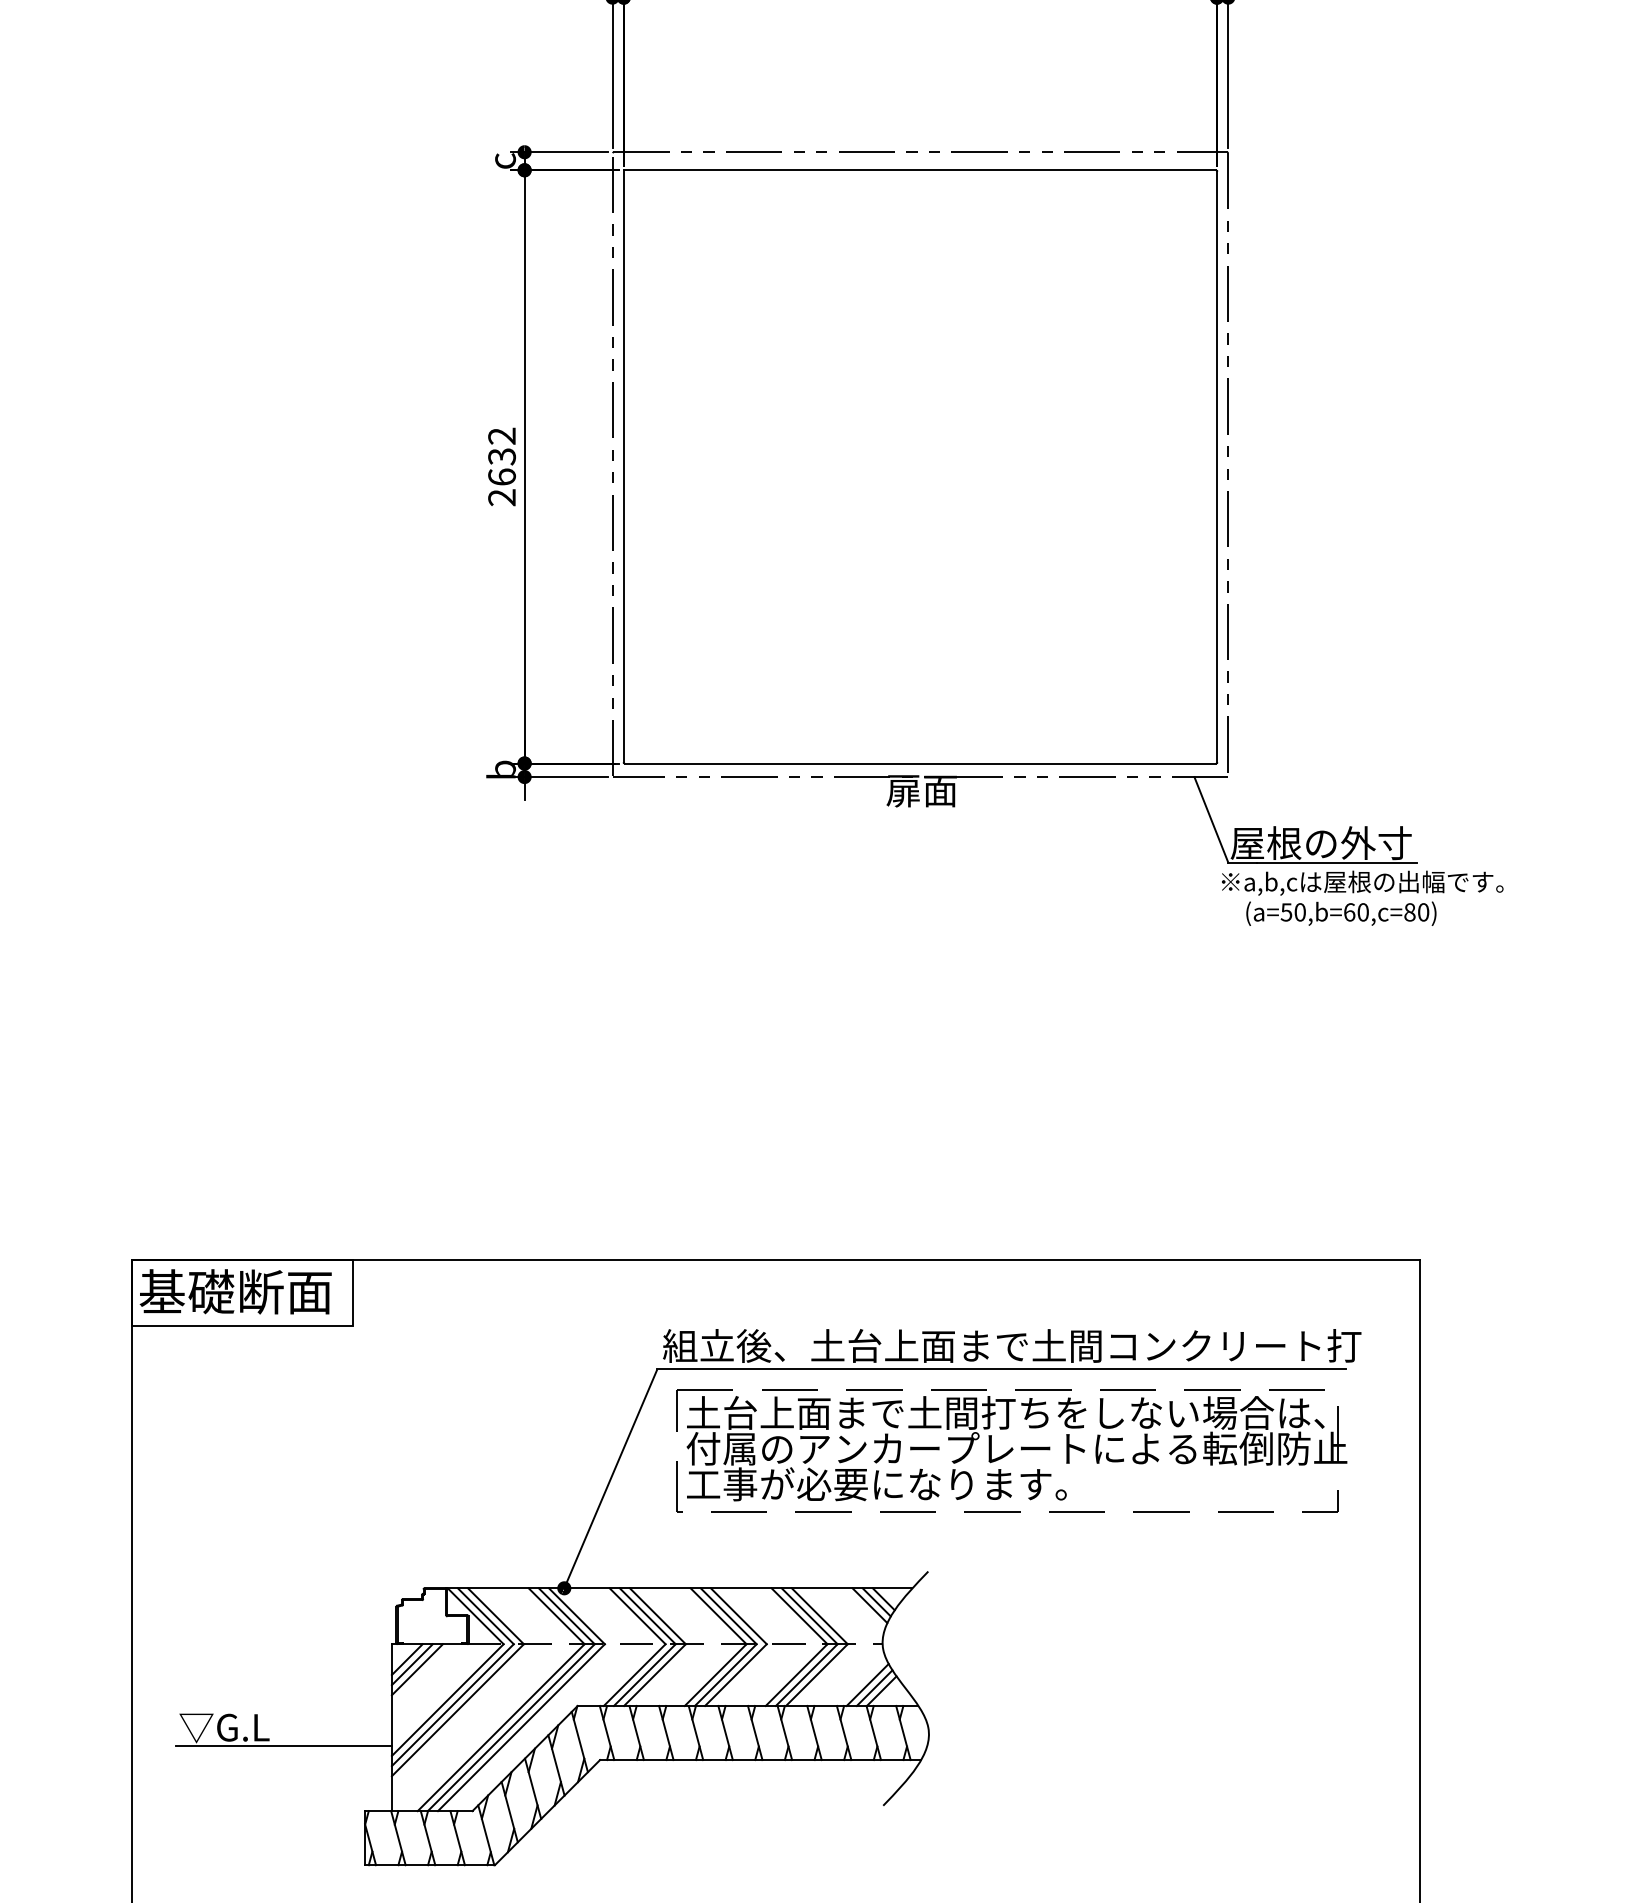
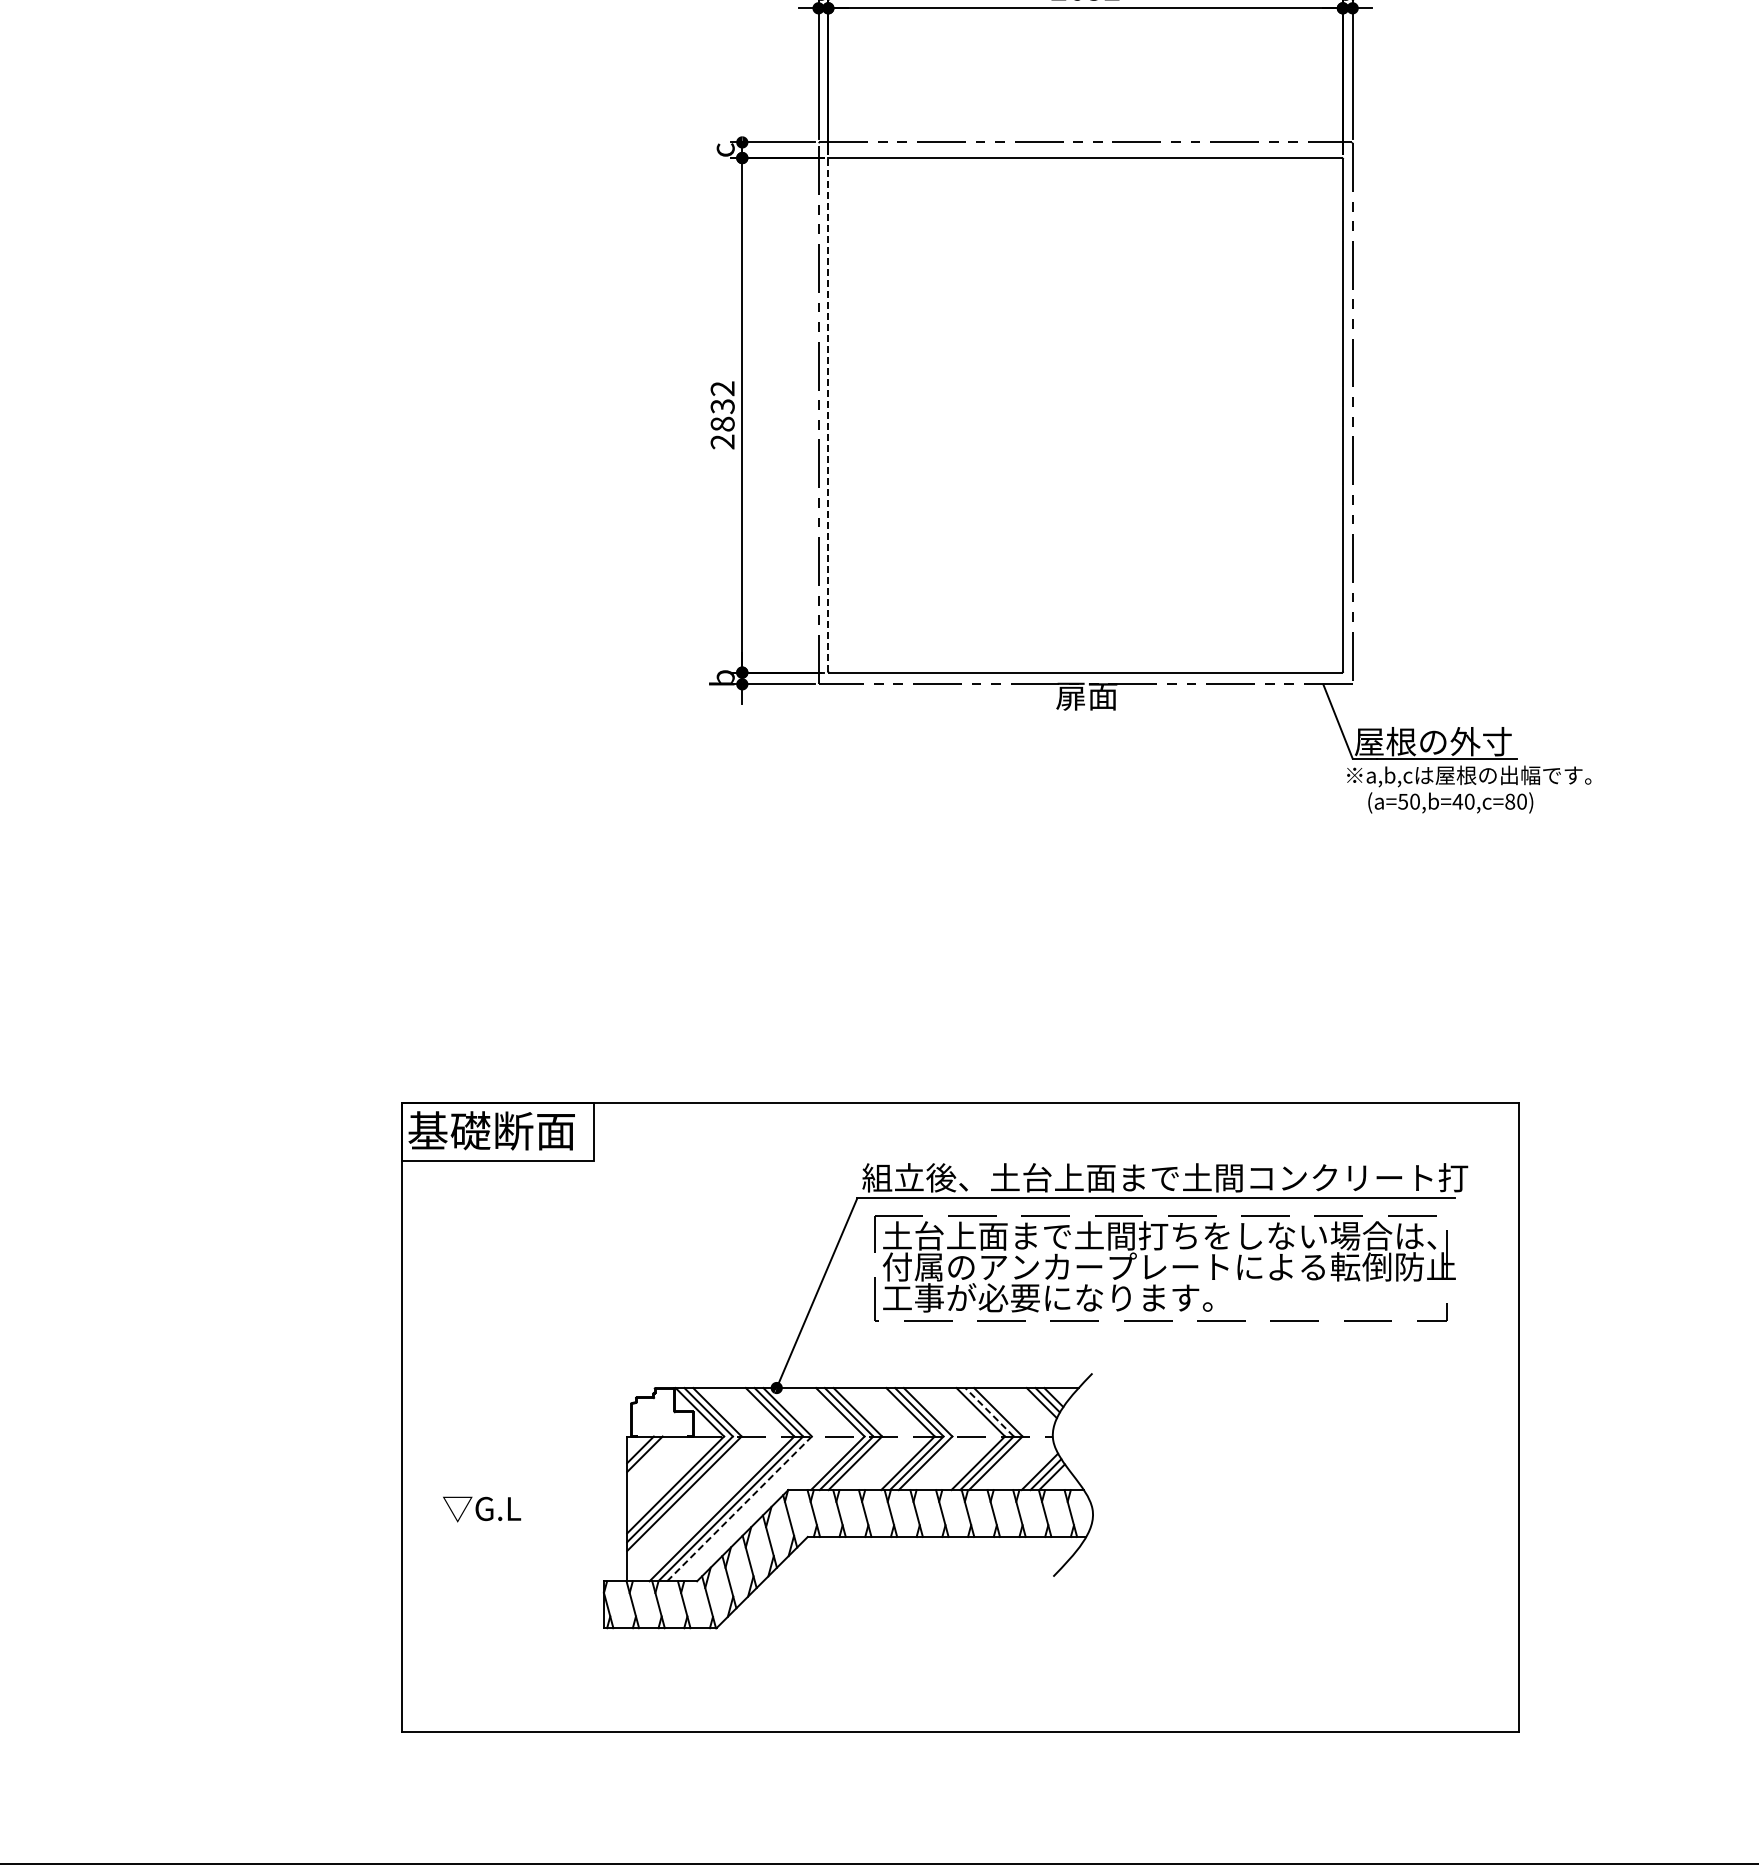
line: (624, 467) -> (828, 415), solid -> dashed
text: (501, 476) -> (722, 423), 2632 -> 2832
text: (1349, 912) -> (1457, 801), (a=50,b=60,c=80) -> (a=50,b=40,c=80)
line: (809, 1615) -> (989, 1411), solid -> dashed
line: (417, 1669) -> (649, 1458), removed
line: (521, 1727) -> (739, 1508), solid -> dashed
line: (283, 1745) -> (533, 1524), removed

